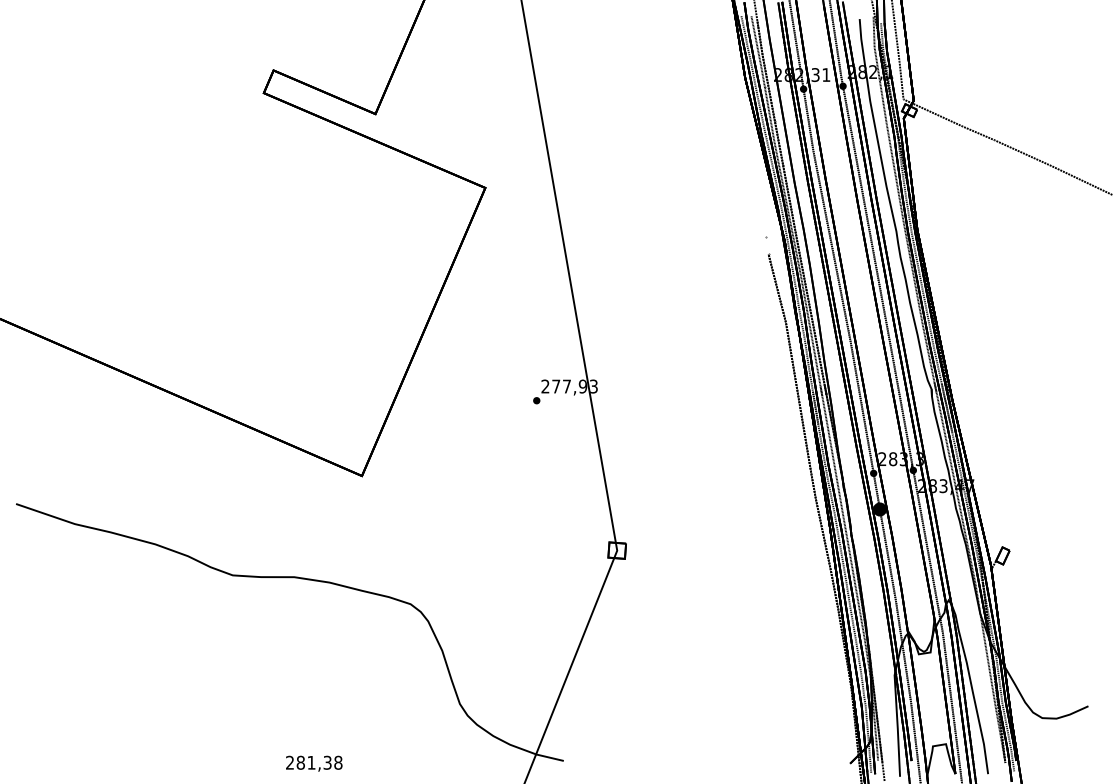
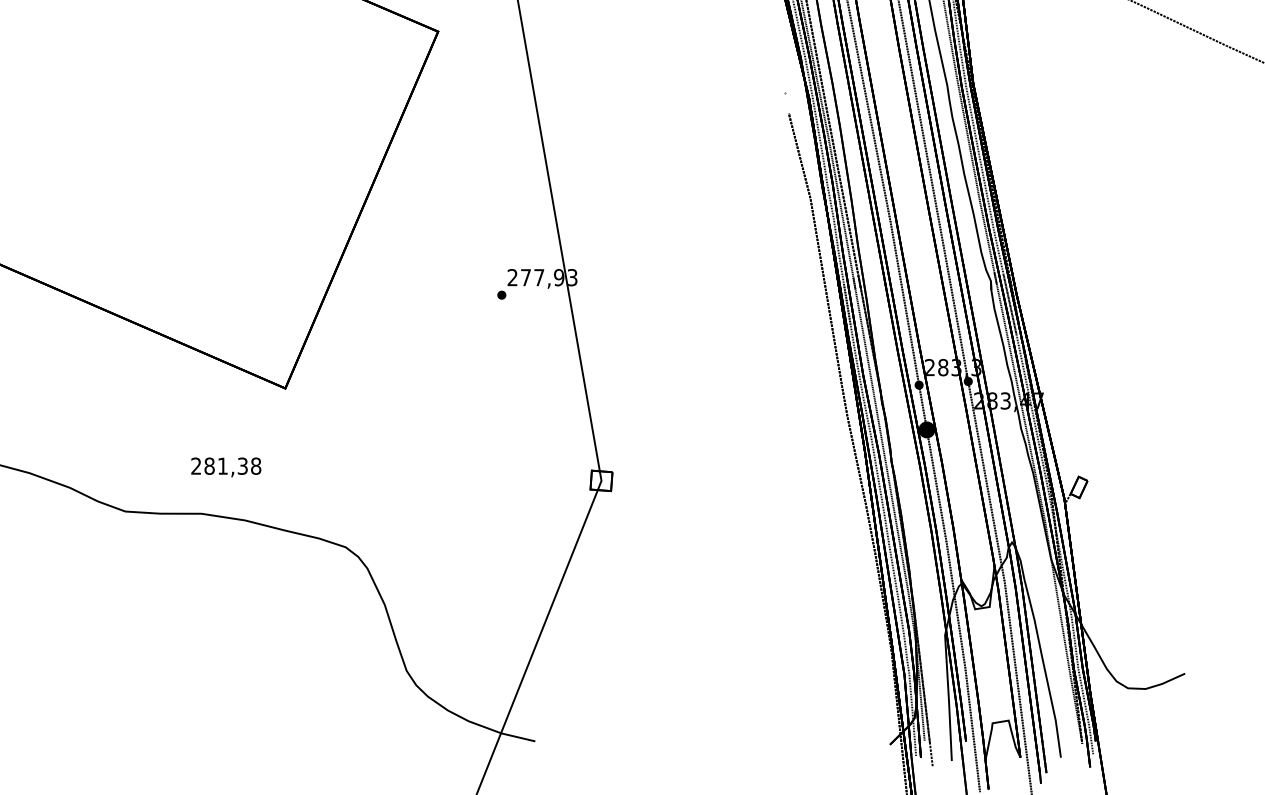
text: (314, 763) -> (226, 467), moved

